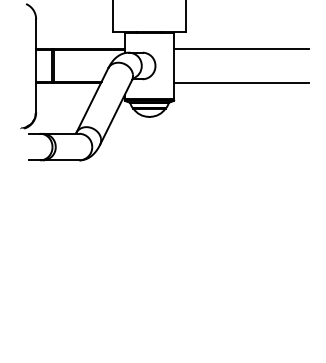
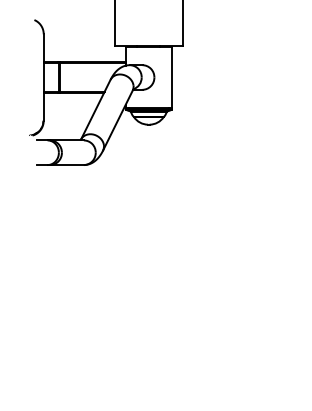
line: (241, 48) -> (234, 61), removed
line: (241, 83) -> (234, 93), removed

